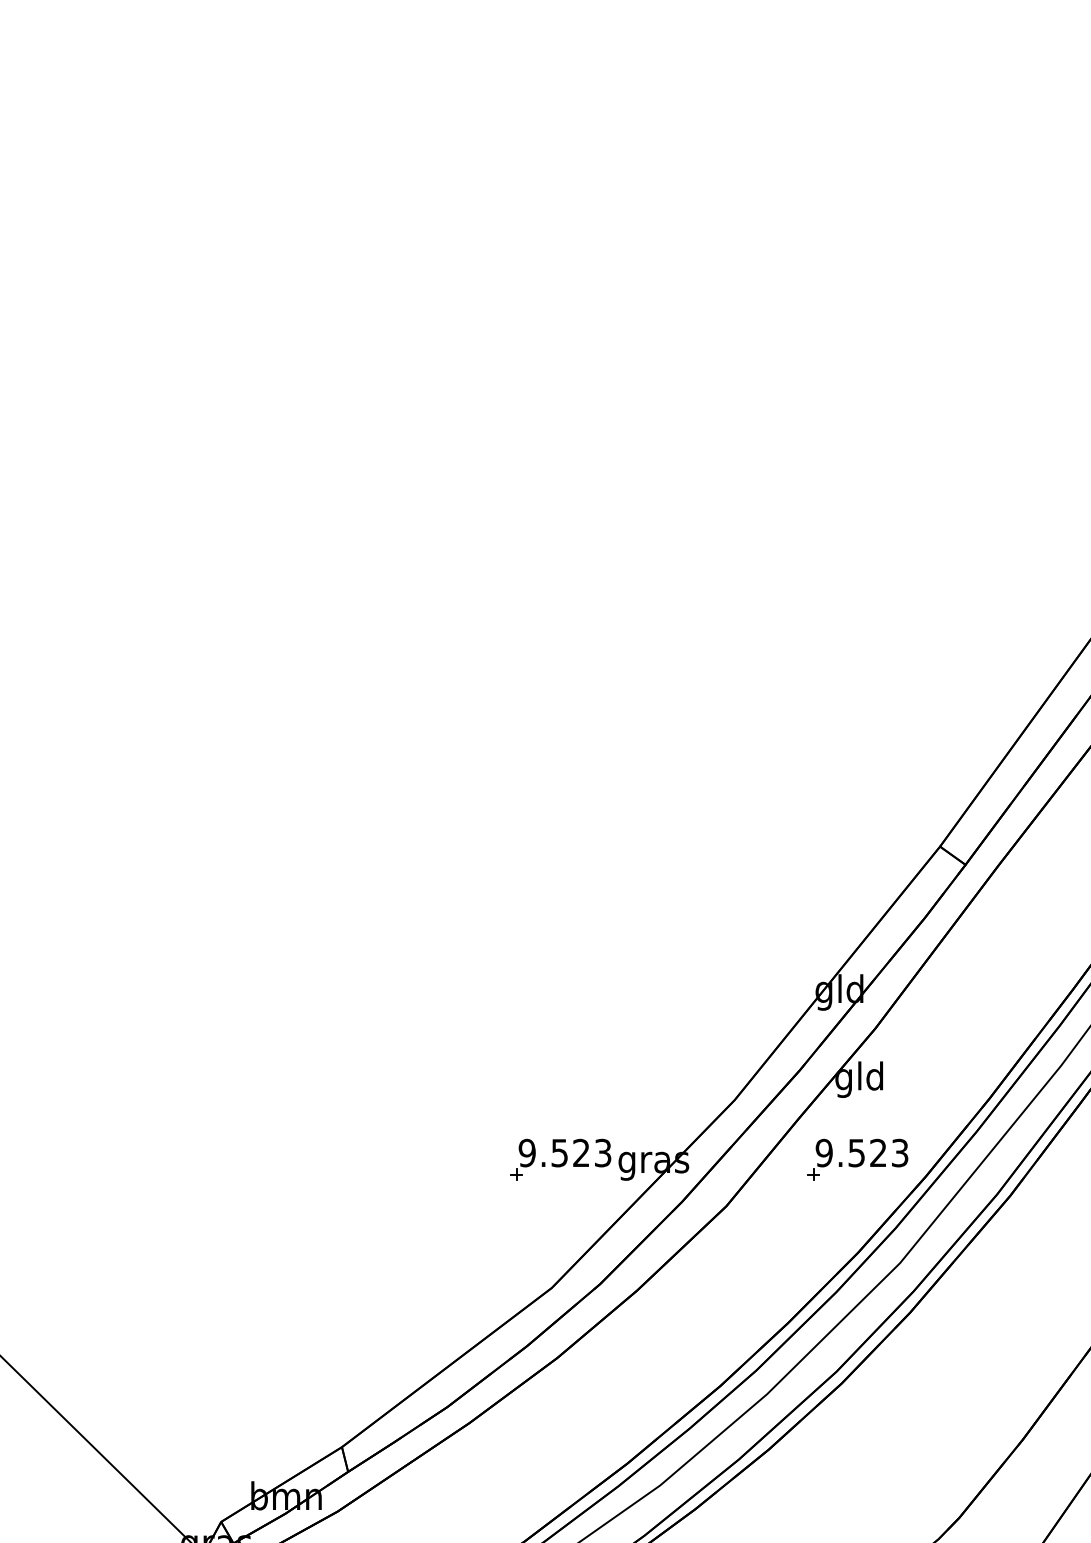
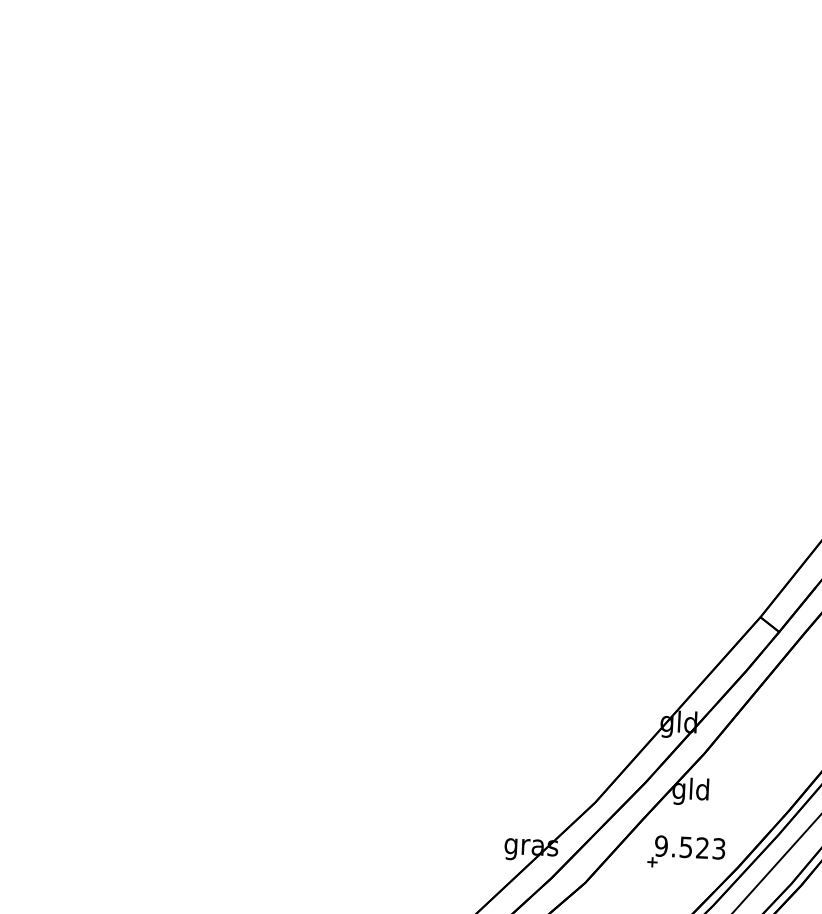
part: (560, 1159) -> (460, 841), removed

